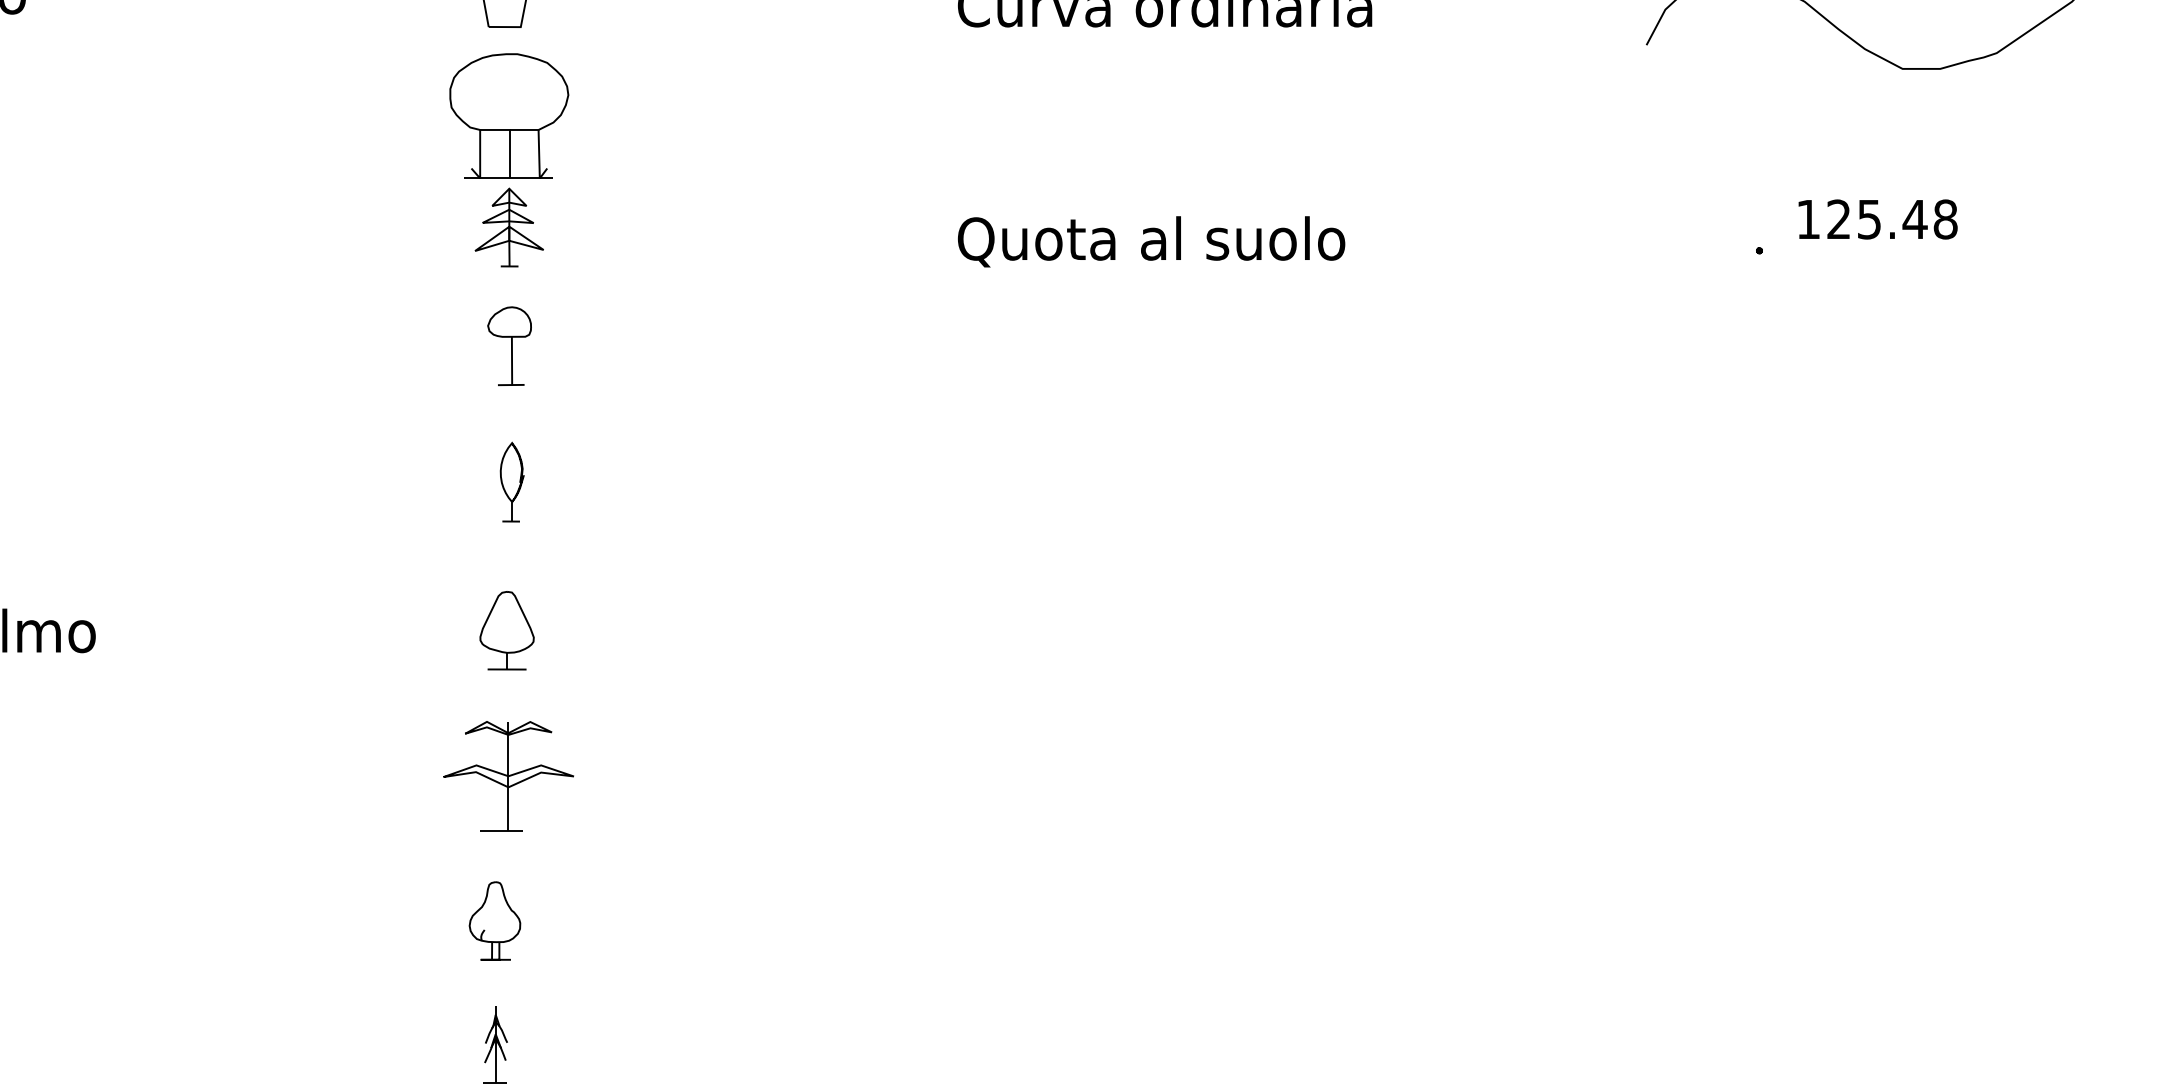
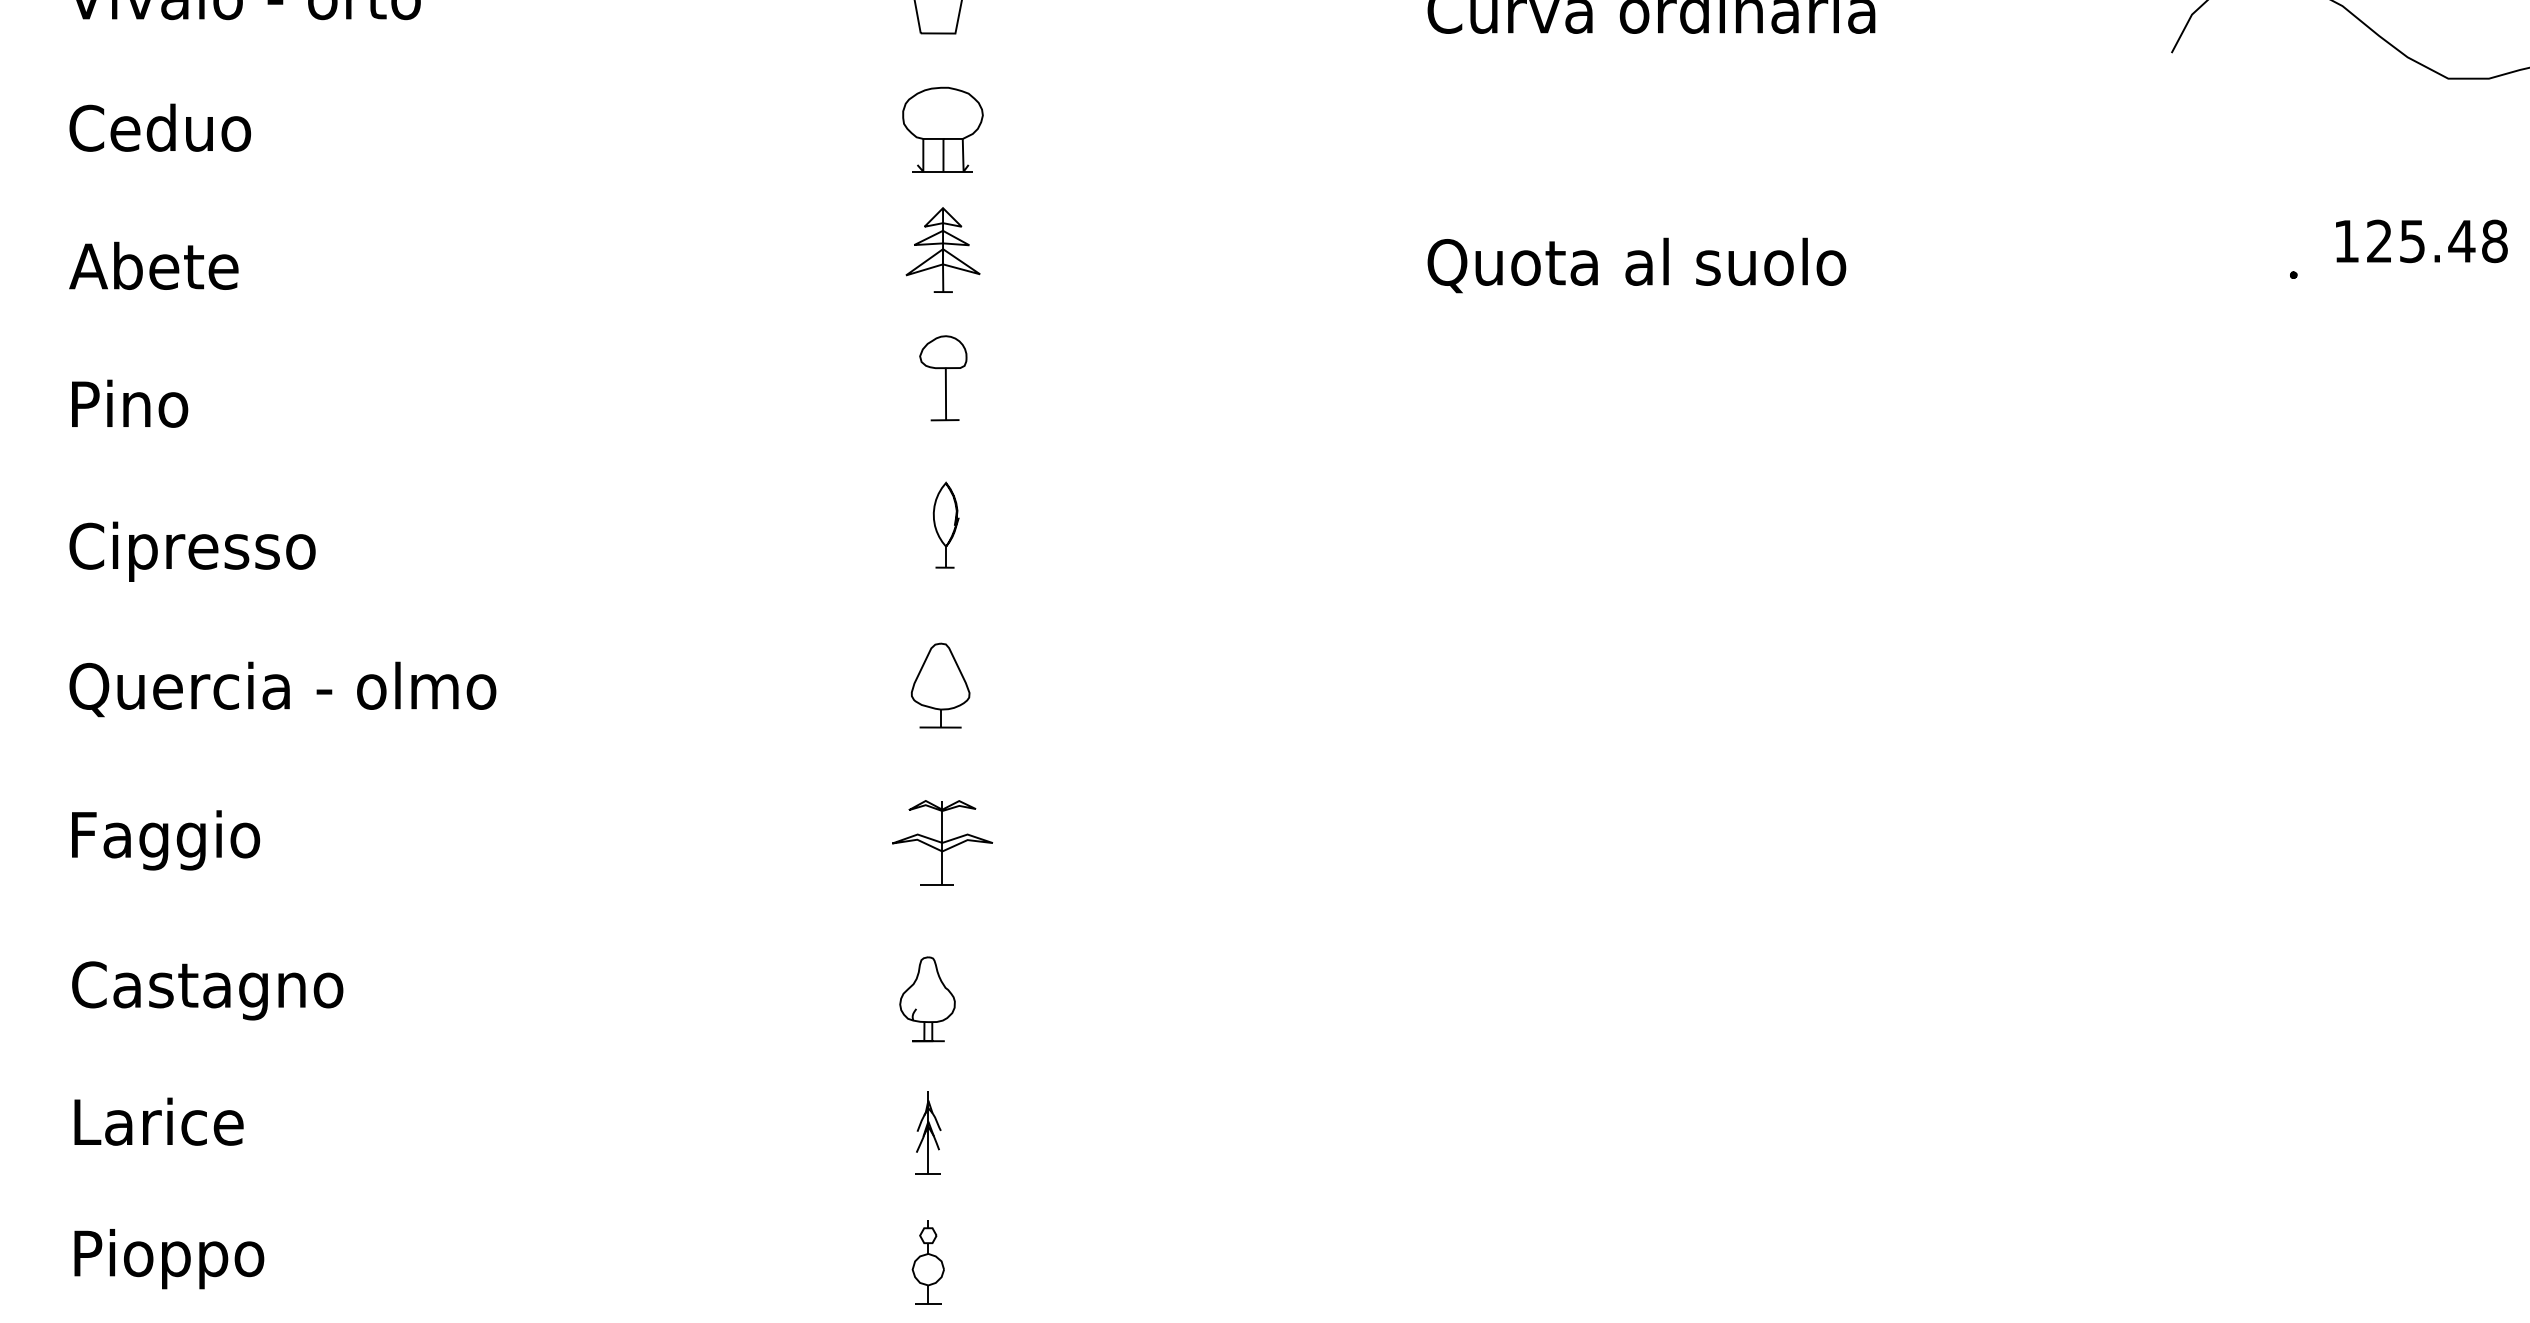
part: (508, 115) -> (942, 129), size x0.62
part: (508, 775) -> (942, 842), size x0.71

